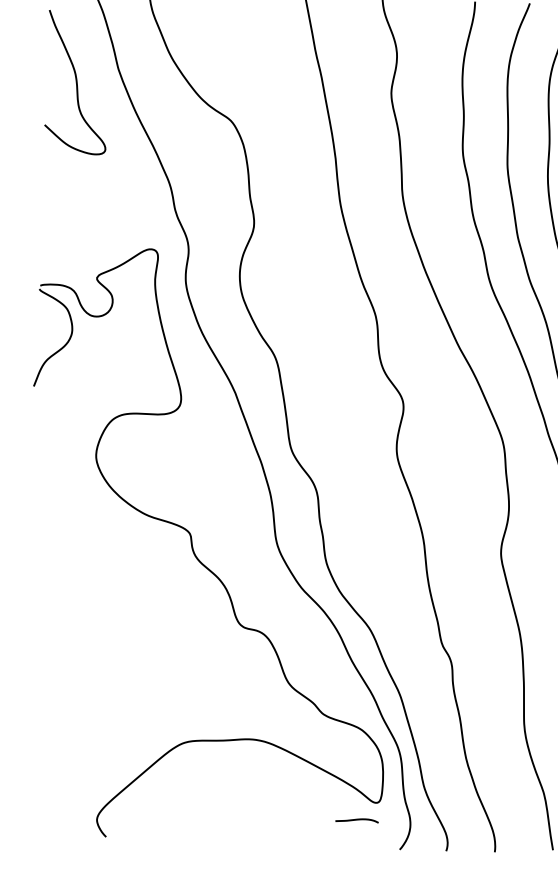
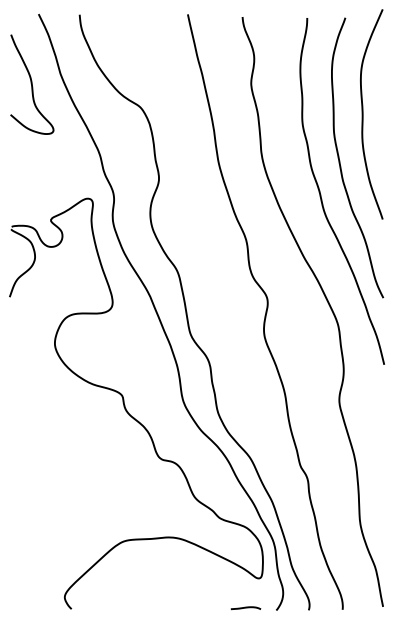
curve: (356, 820) -> (245, 608), moved

